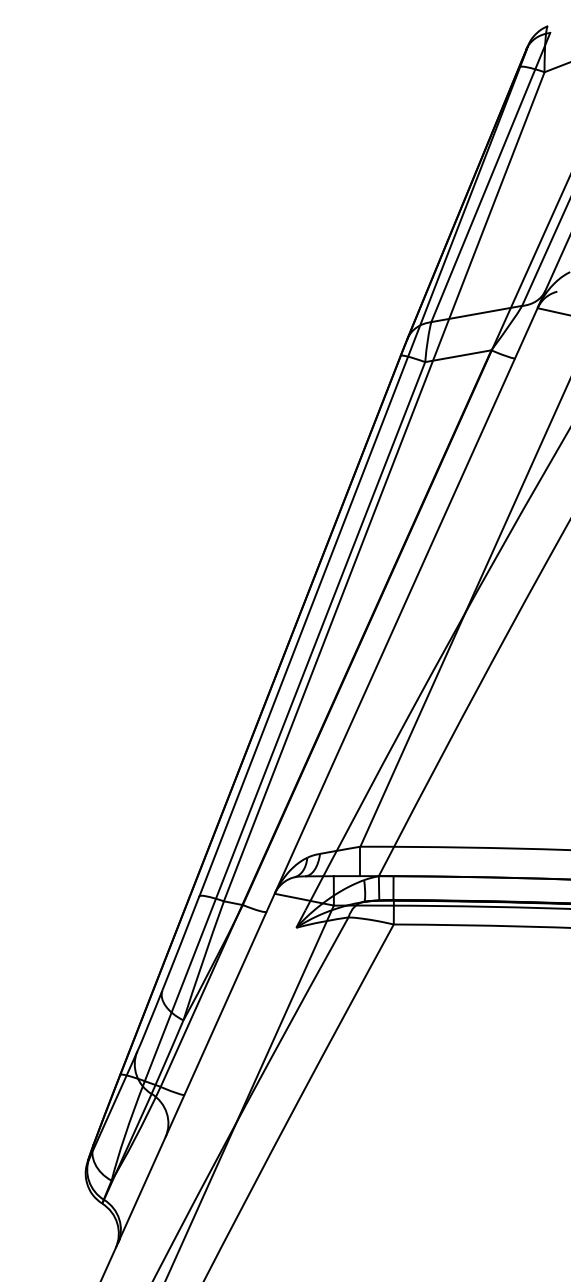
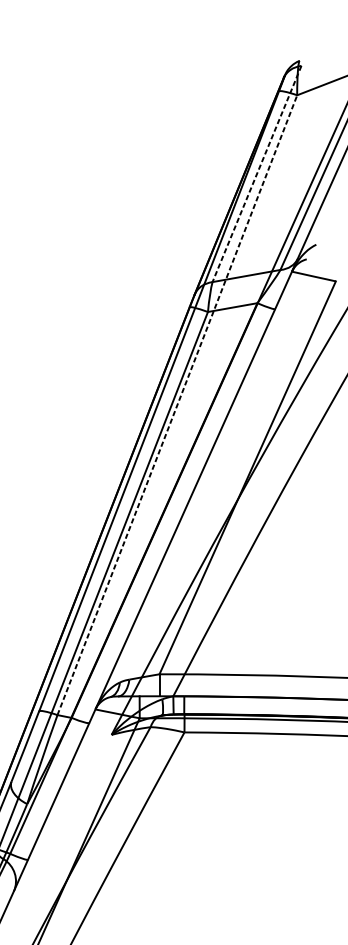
line: (490, 177) -> (256, 173), solid -> dashed
line: (384, 486) -> (177, 404), solid -> dashed

